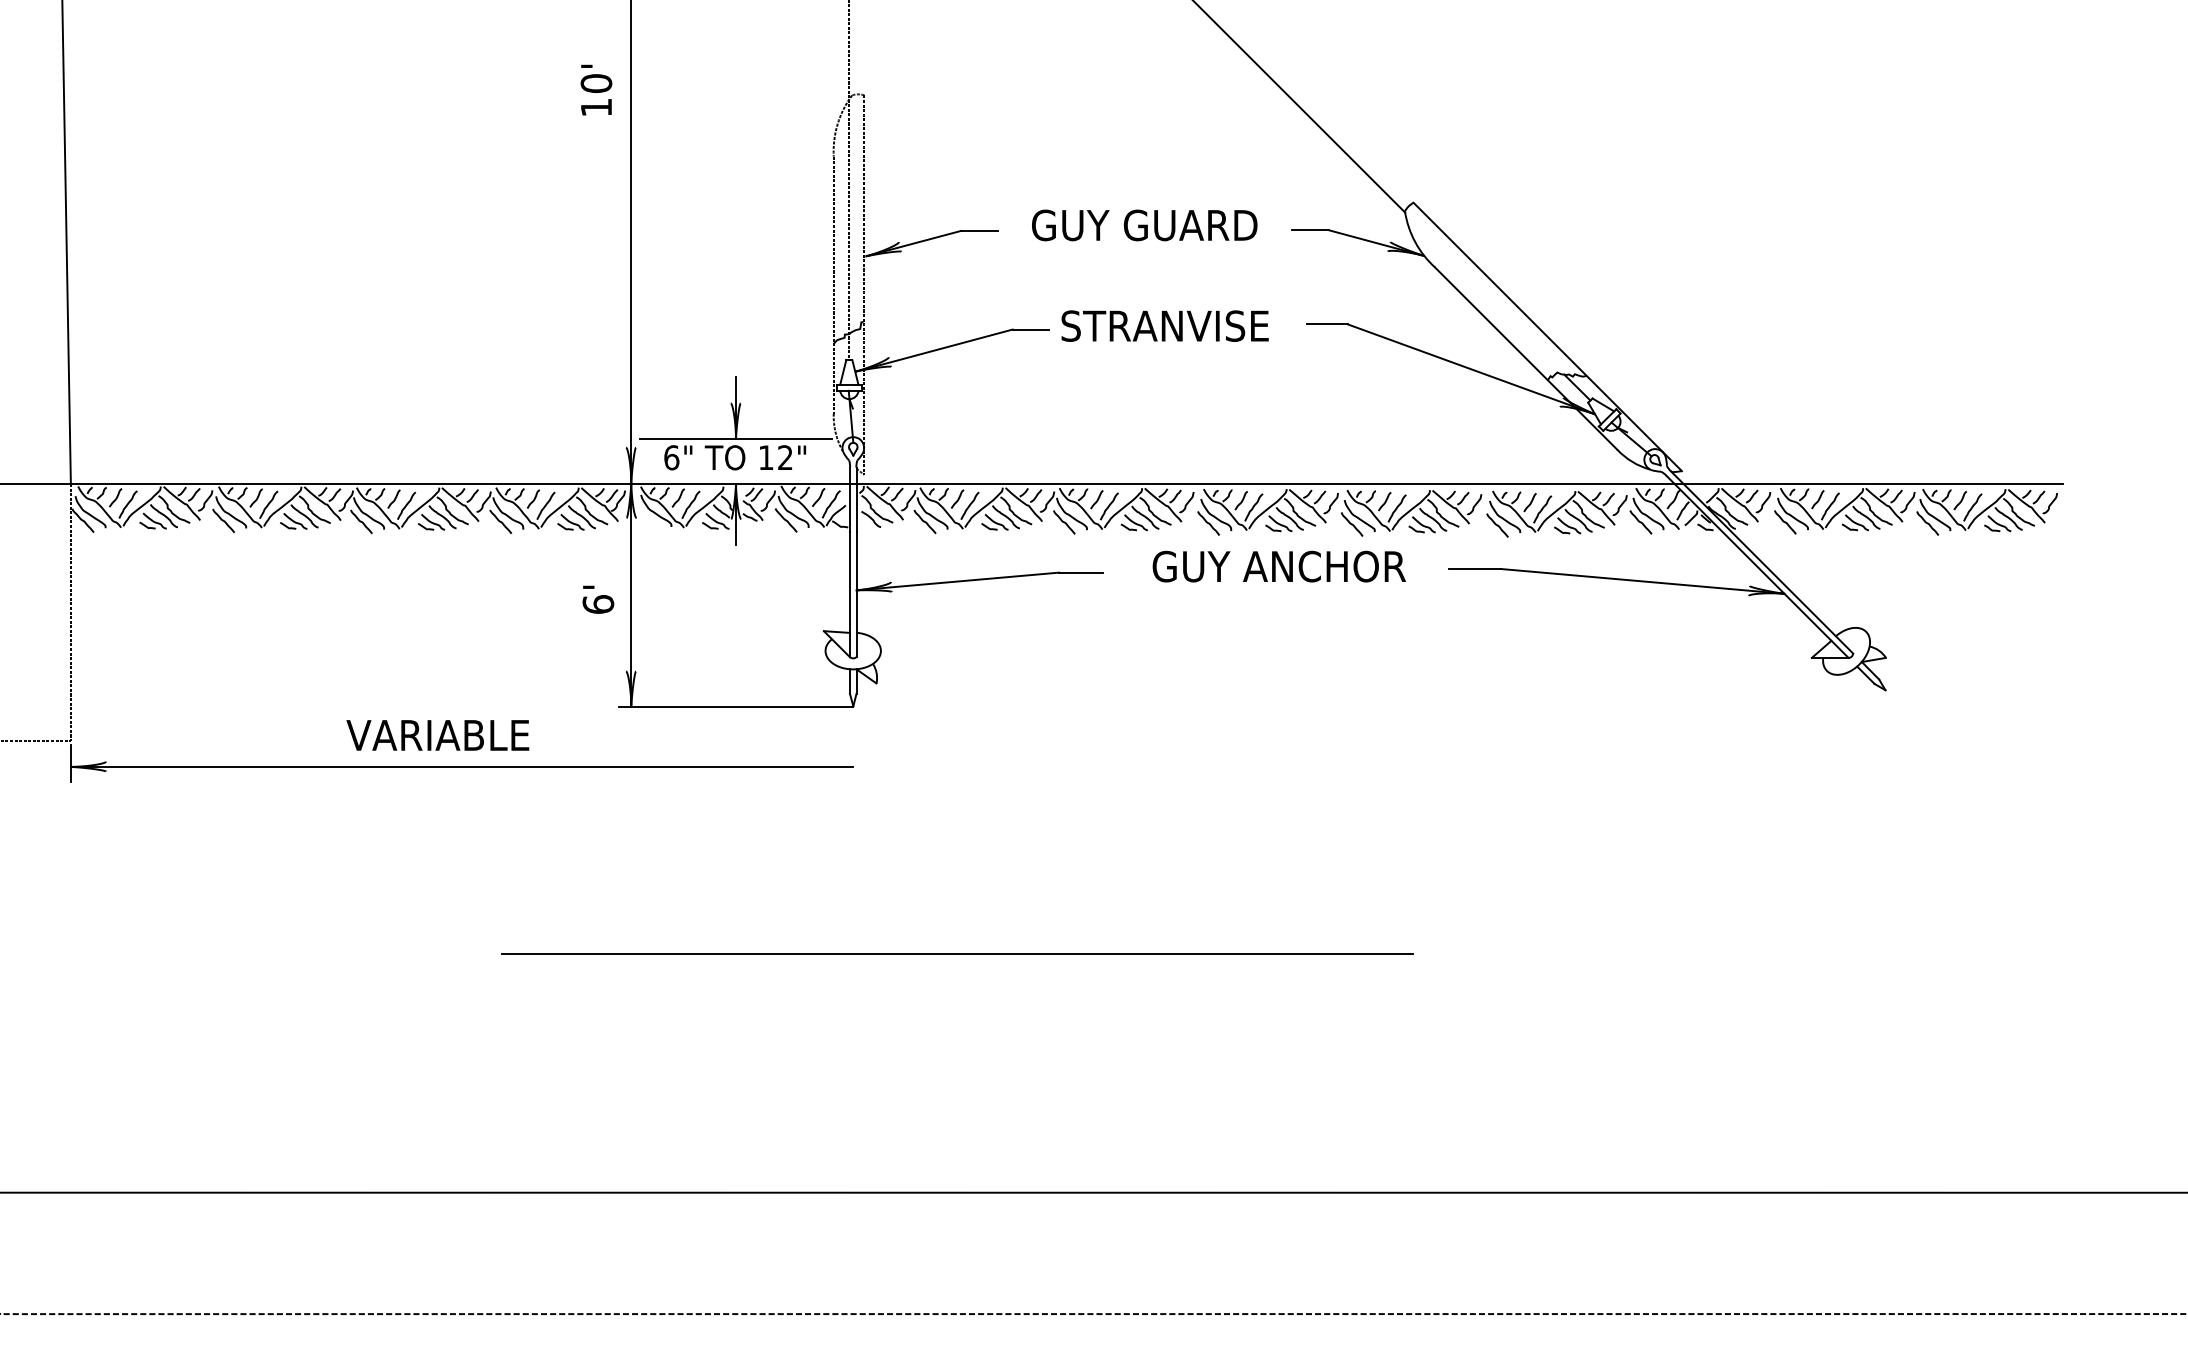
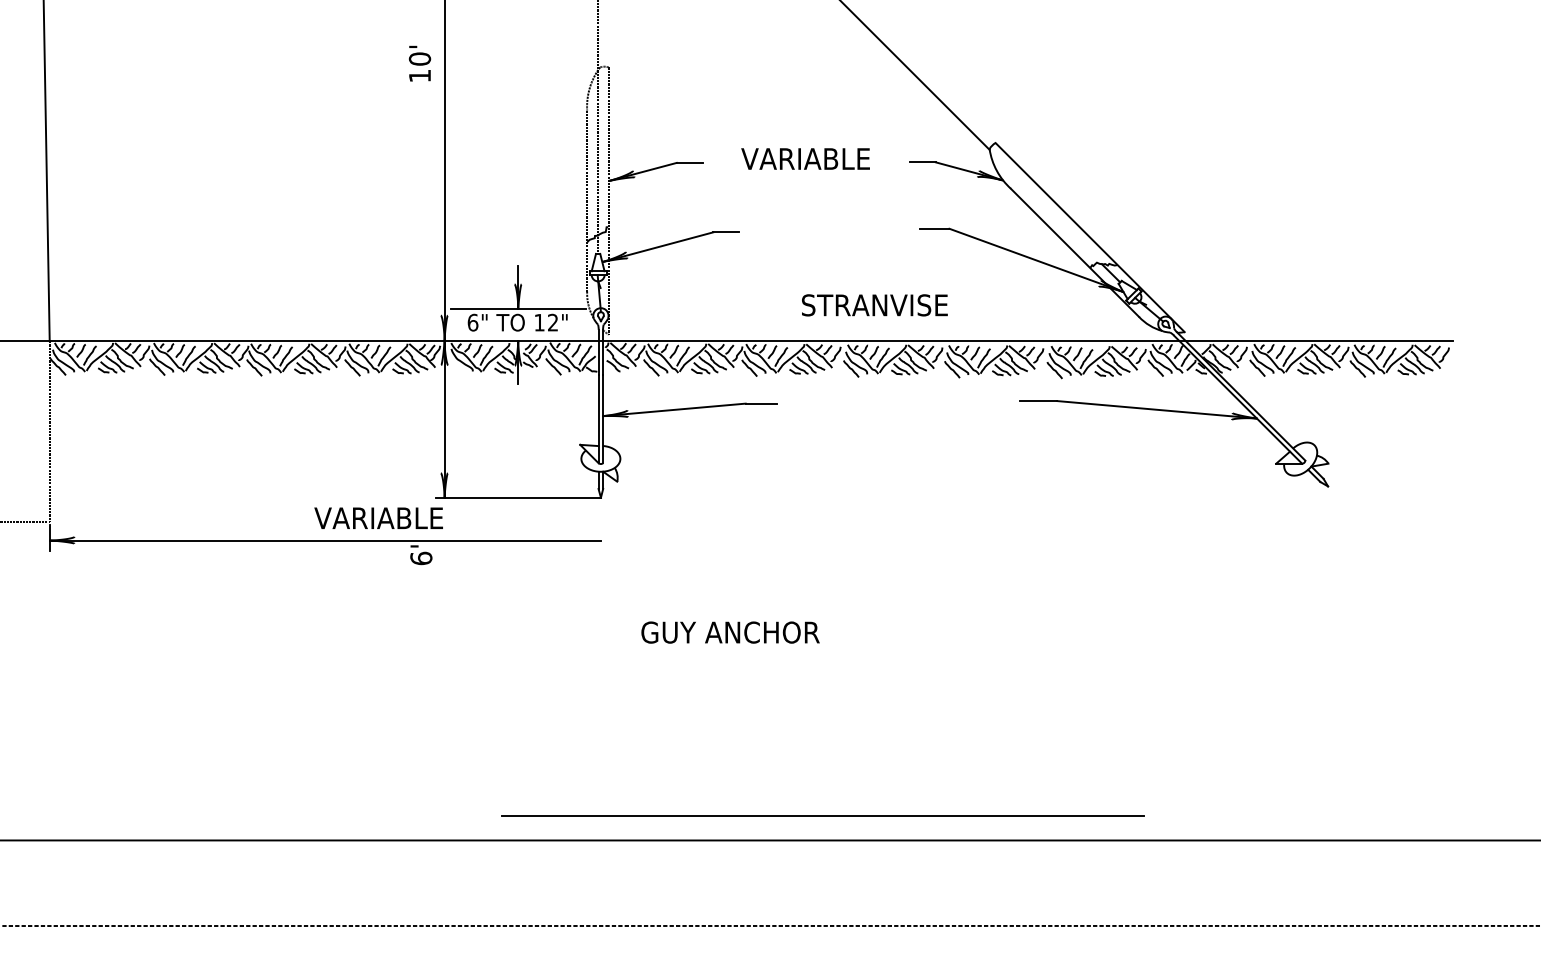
text: (1144, 225) -> (806, 159), GUY GUARD -> VARIABLE
text: (1164, 325) -> (874, 304), moved
text: (1278, 566) -> (729, 632), moved
text: (598, 599) -> (421, 554), moved
text: (437, 735) -> (378, 518), moved
line: (957, 953) -> (822, 815), moved

